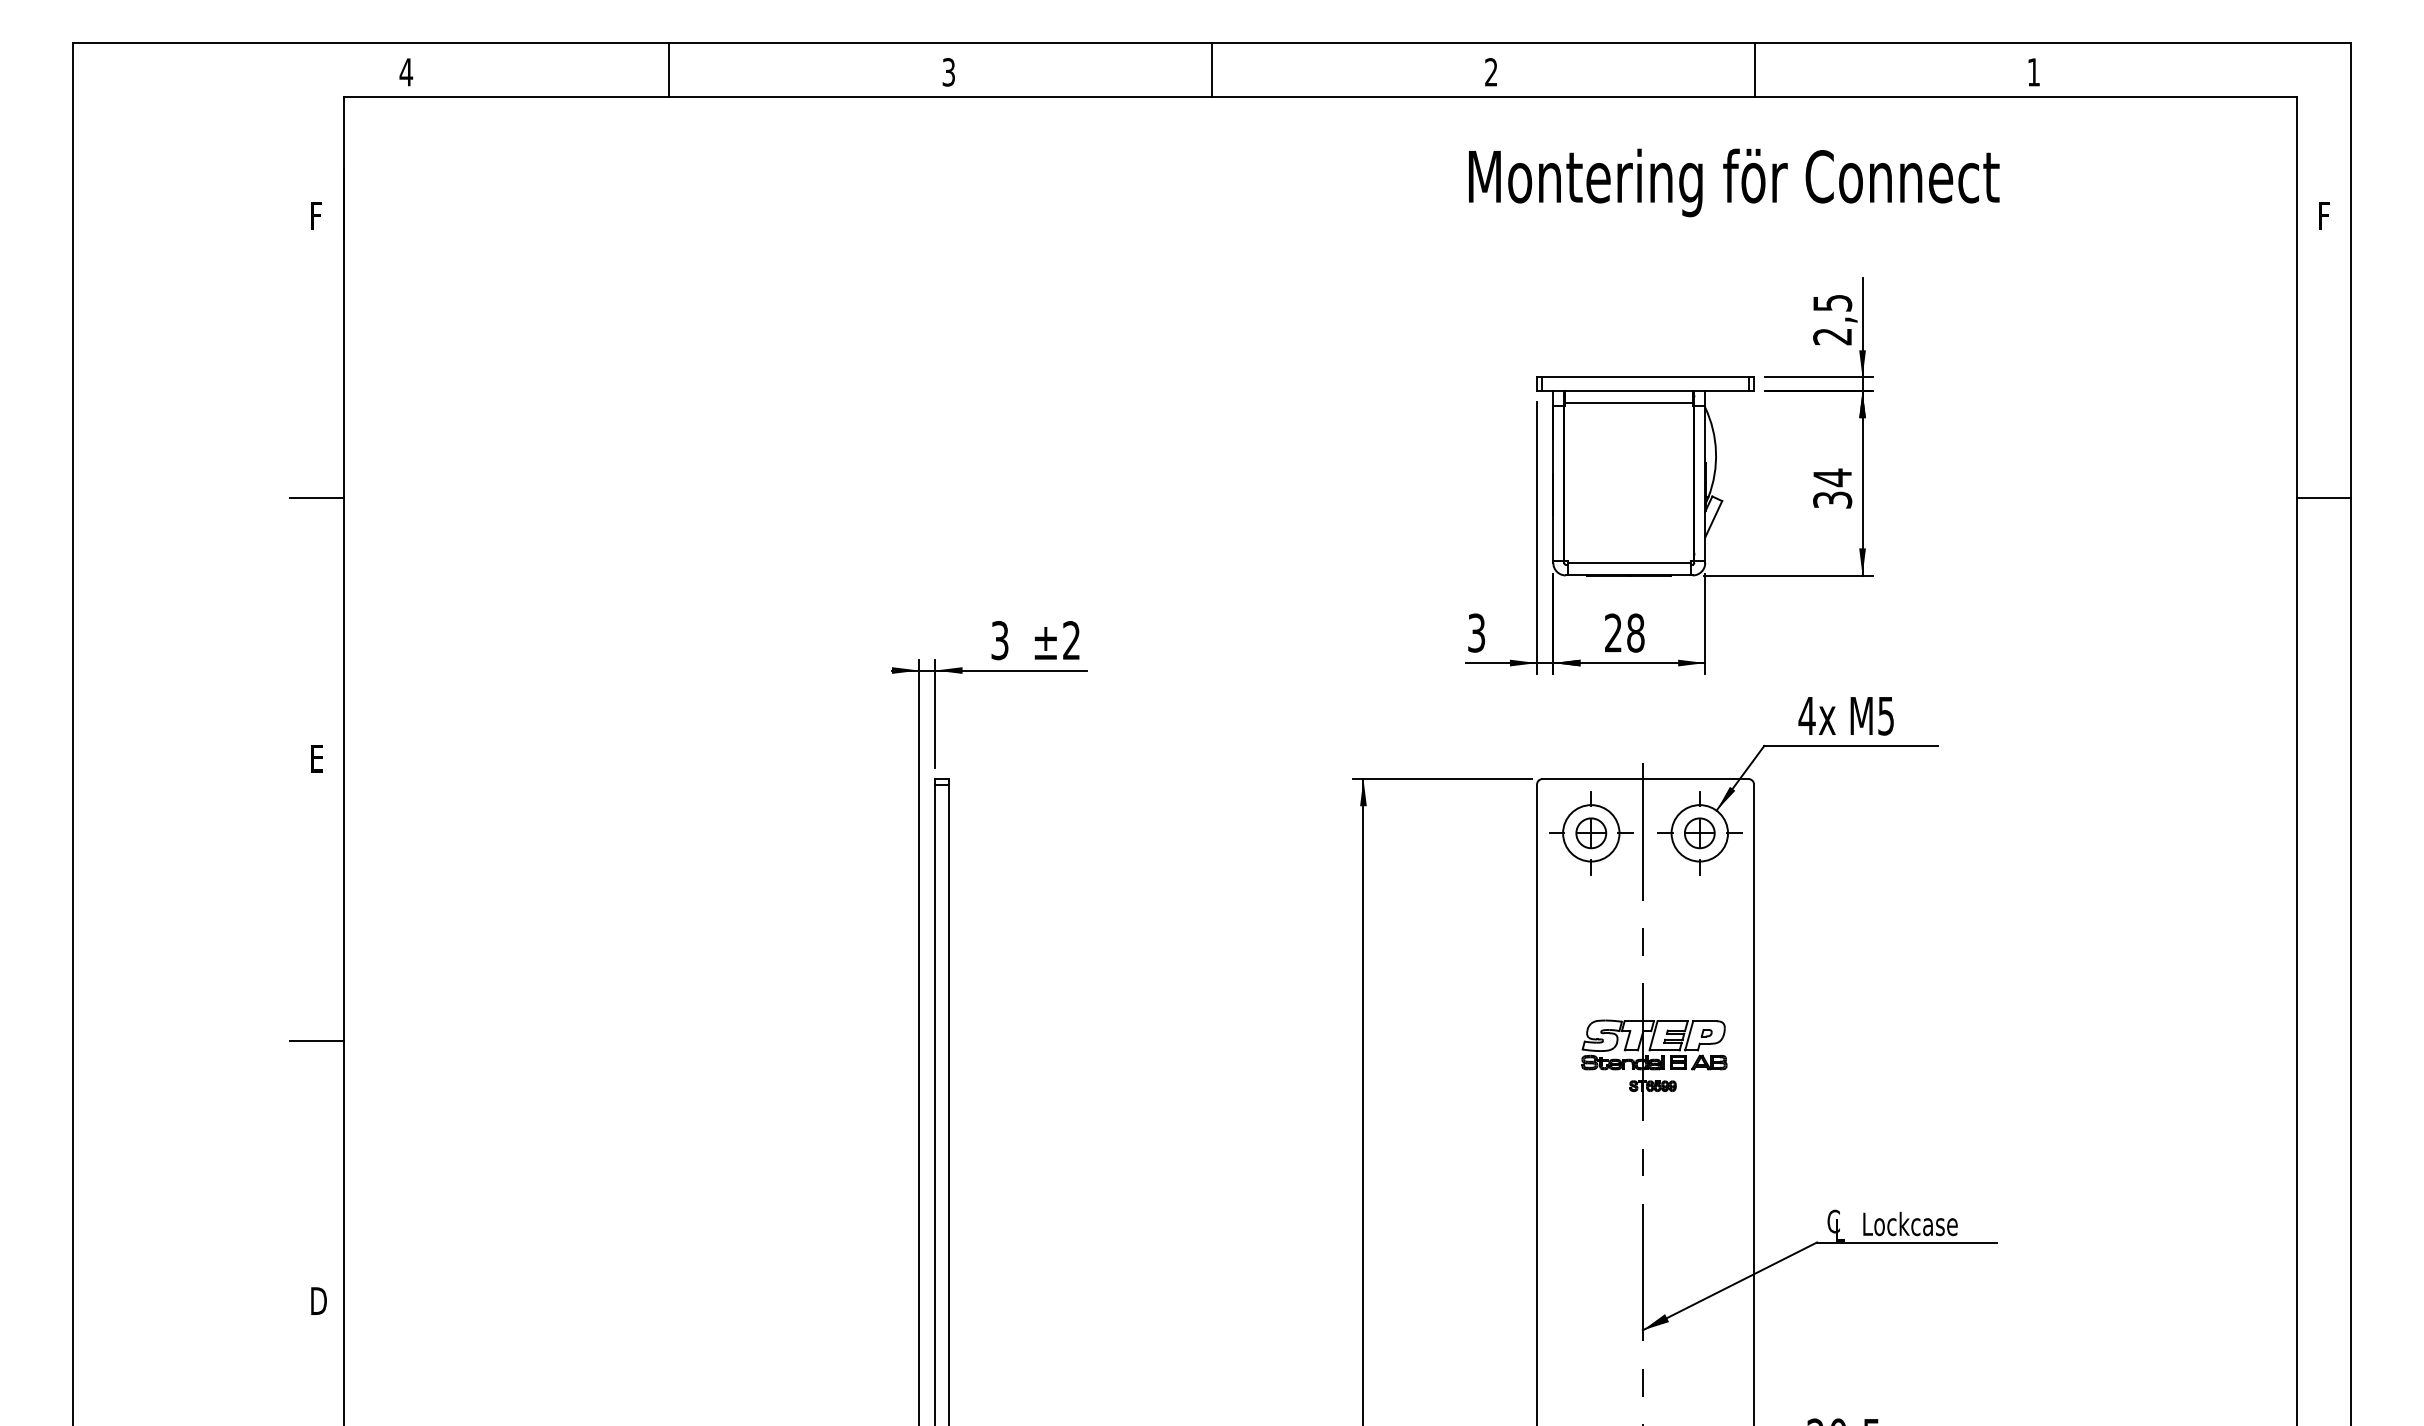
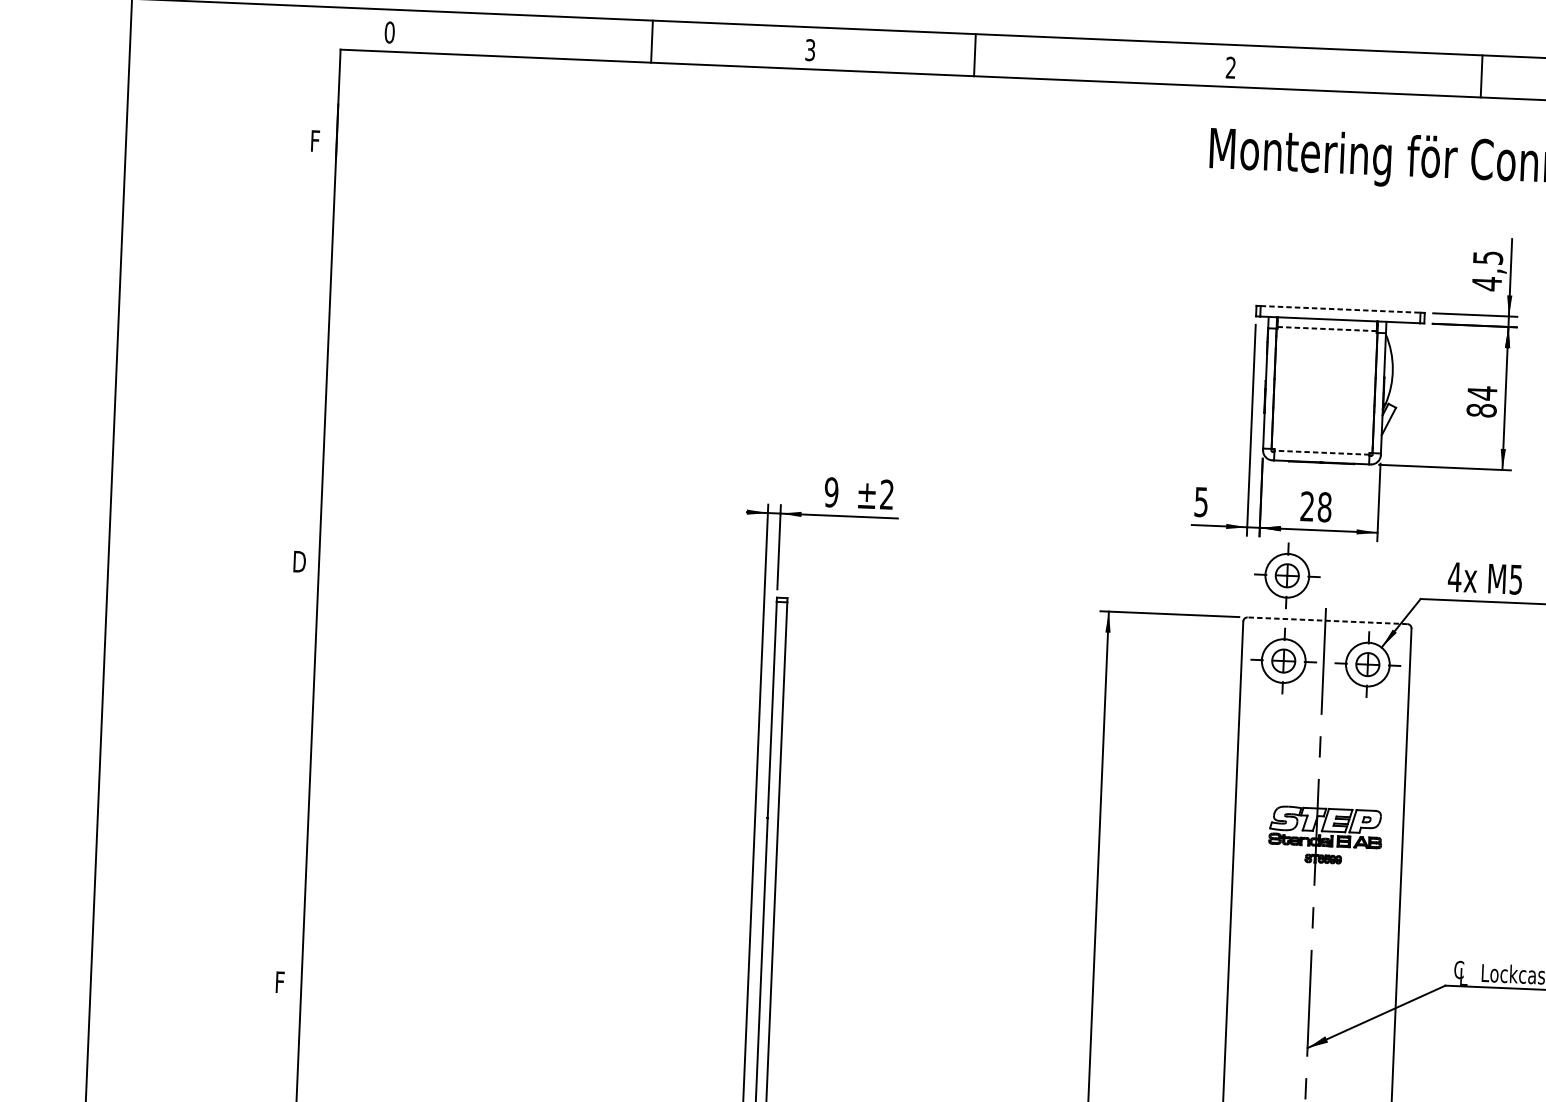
line: (669, 69) -> (652, 41), moved
line: (1212, 69) -> (975, 54), moved
line: (1754, 69) -> (1481, 76), moved
text: (406, 72) -> (389, 32), 4 -> 0
text: (1832, 336) -> (1486, 283), 2,5 -> 4,5
line: (1646, 377) -> (1341, 309), solid -> dashed
line: (1628, 403) -> (1326, 329), solid -> dashed
line: (316, 498) -> (306, 360), removed
text: (1832, 499) -> (1481, 410), 34 -> 84
line: (1628, 562) -> (1321, 452), solid -> dashed
text: (1476, 632) -> (1201, 501), 3 -> 5
text: (999, 640) -> (831, 492), 3 -> 9
part: (1591, 723) -> (1287, 575), added
text: (318, 758) -> (299, 561), E -> D
line: (1645, 779) -> (1327, 621), solid -> dashed
line: (316, 1040) -> (288, 780), removed
text: (318, 1300) -> (281, 981), D -> F

